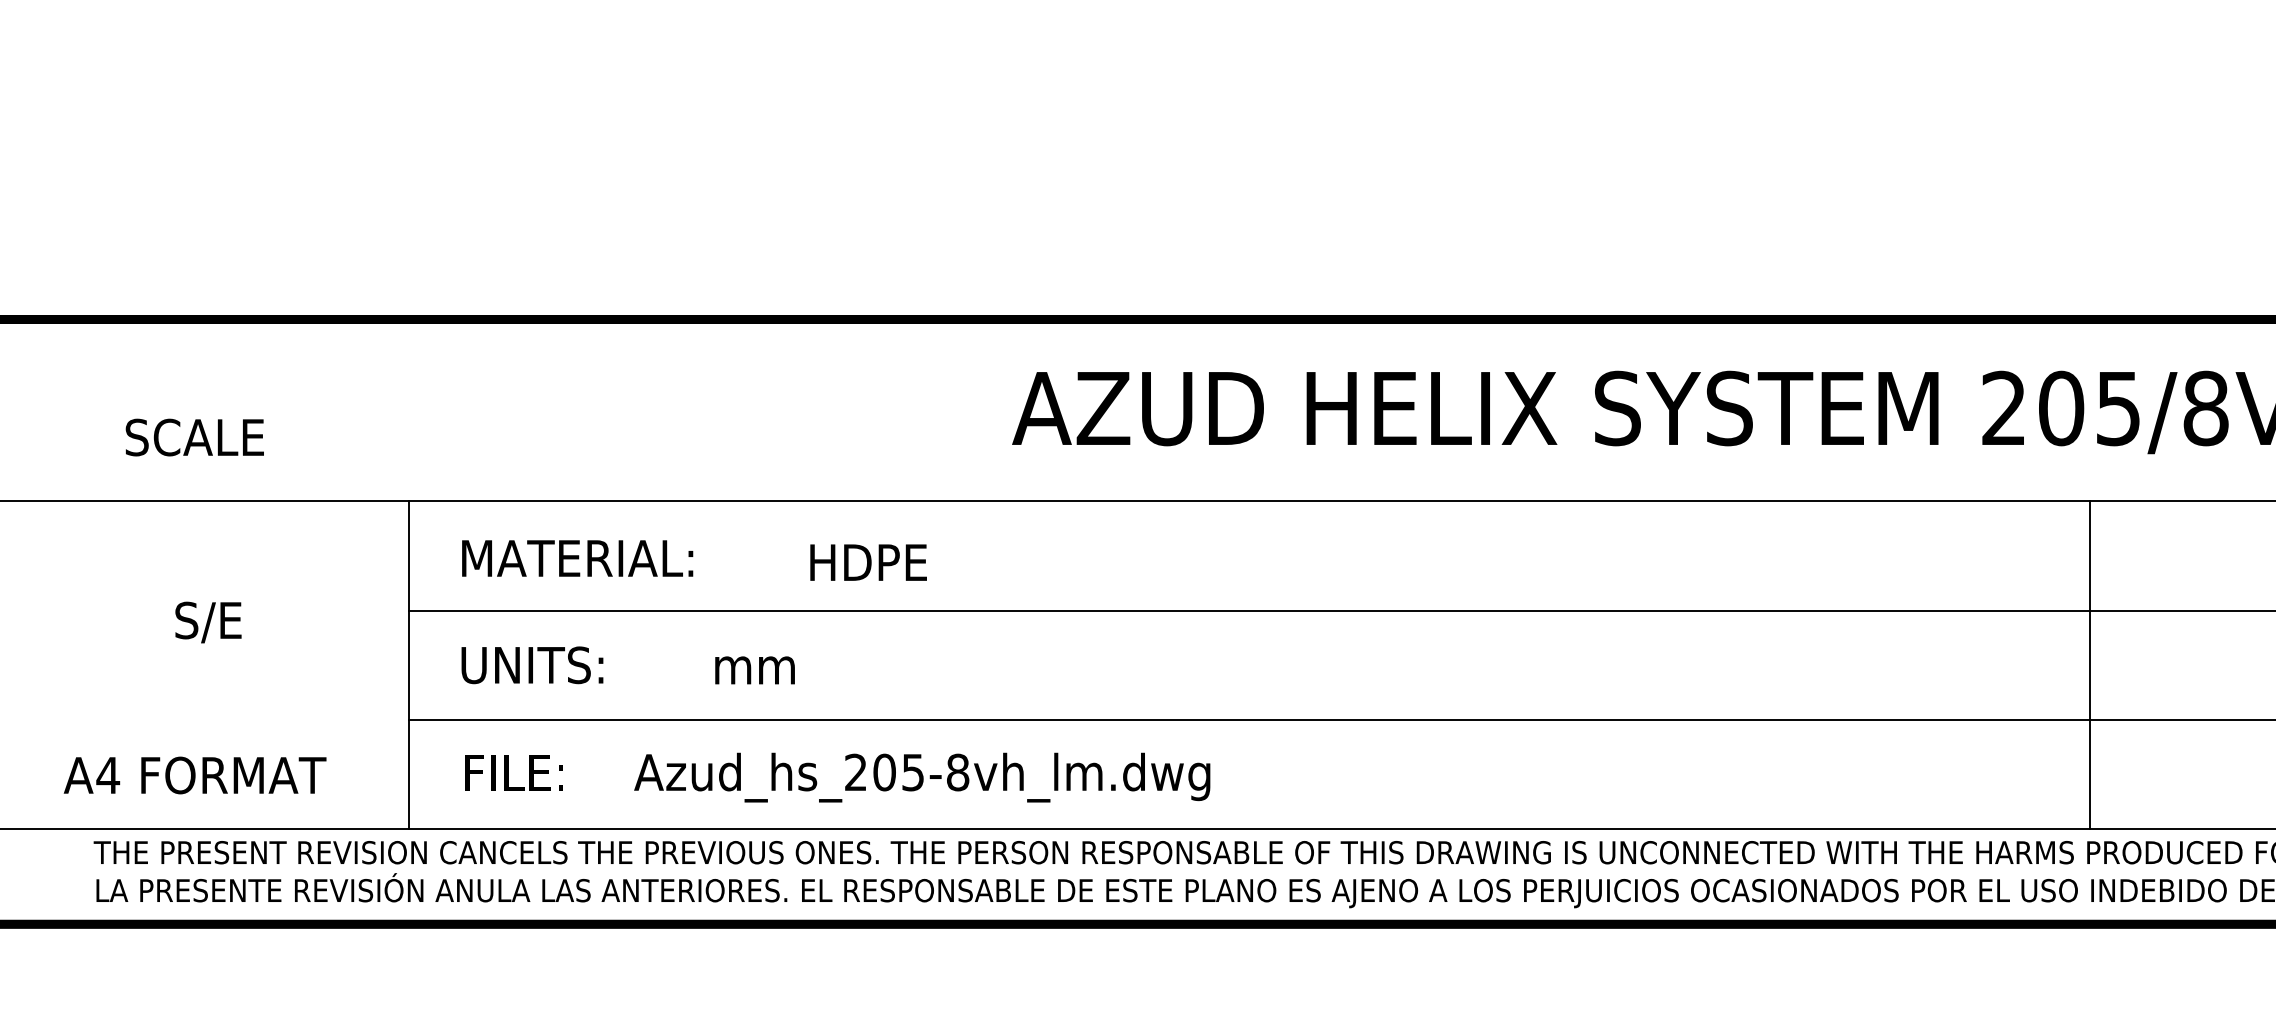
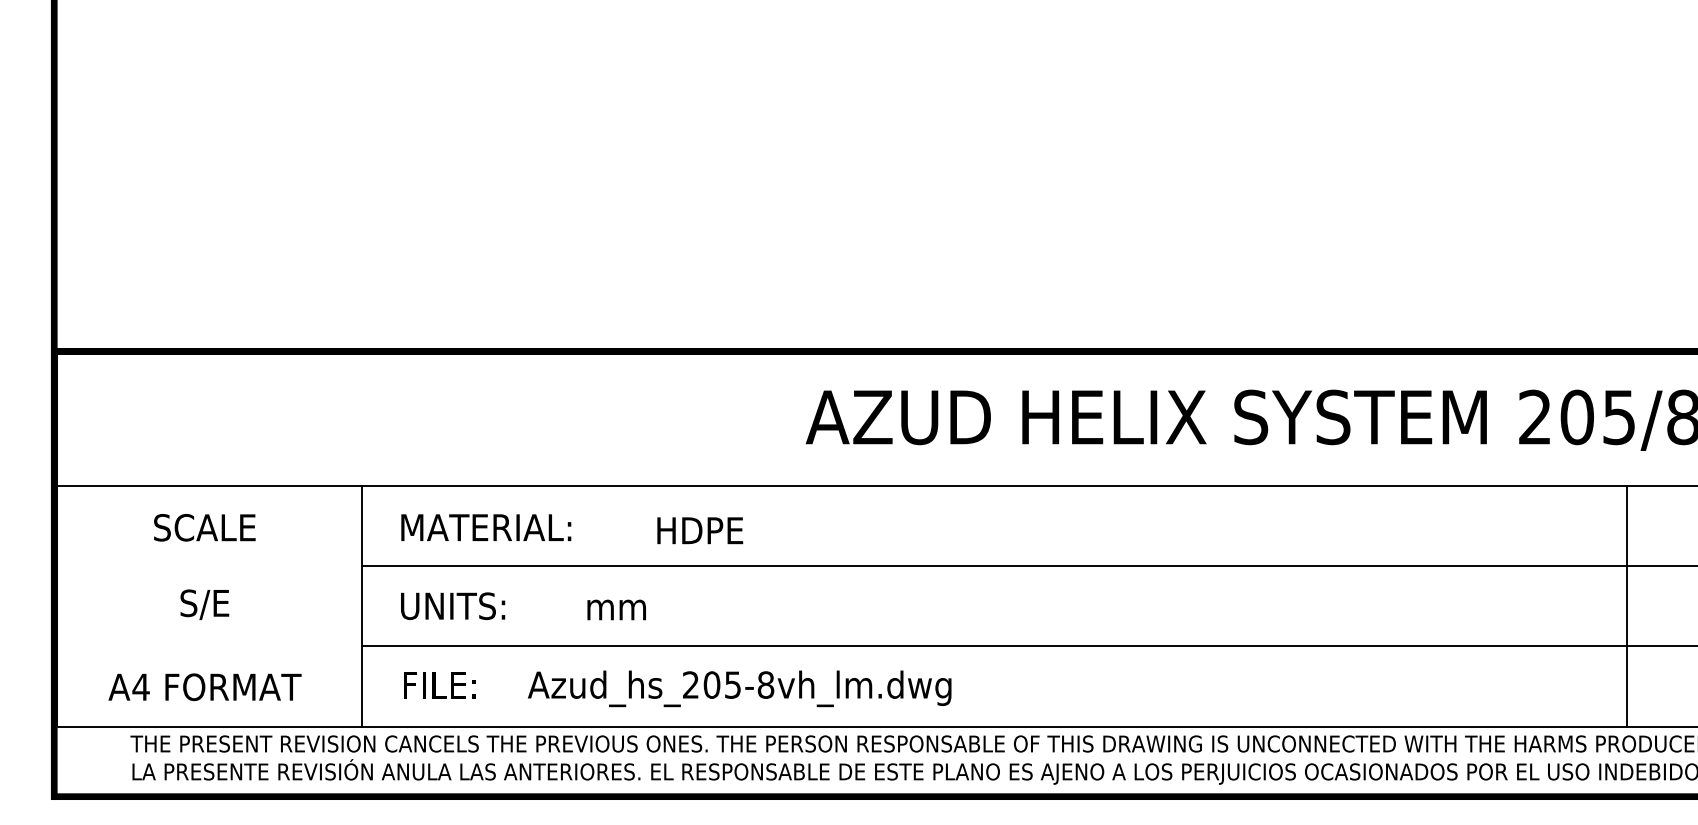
text: (194, 437) -> (204, 527), moved
text: (208, 622) -> (204, 604), moved
line: (2090, 664) -> (1626, 605), moved

